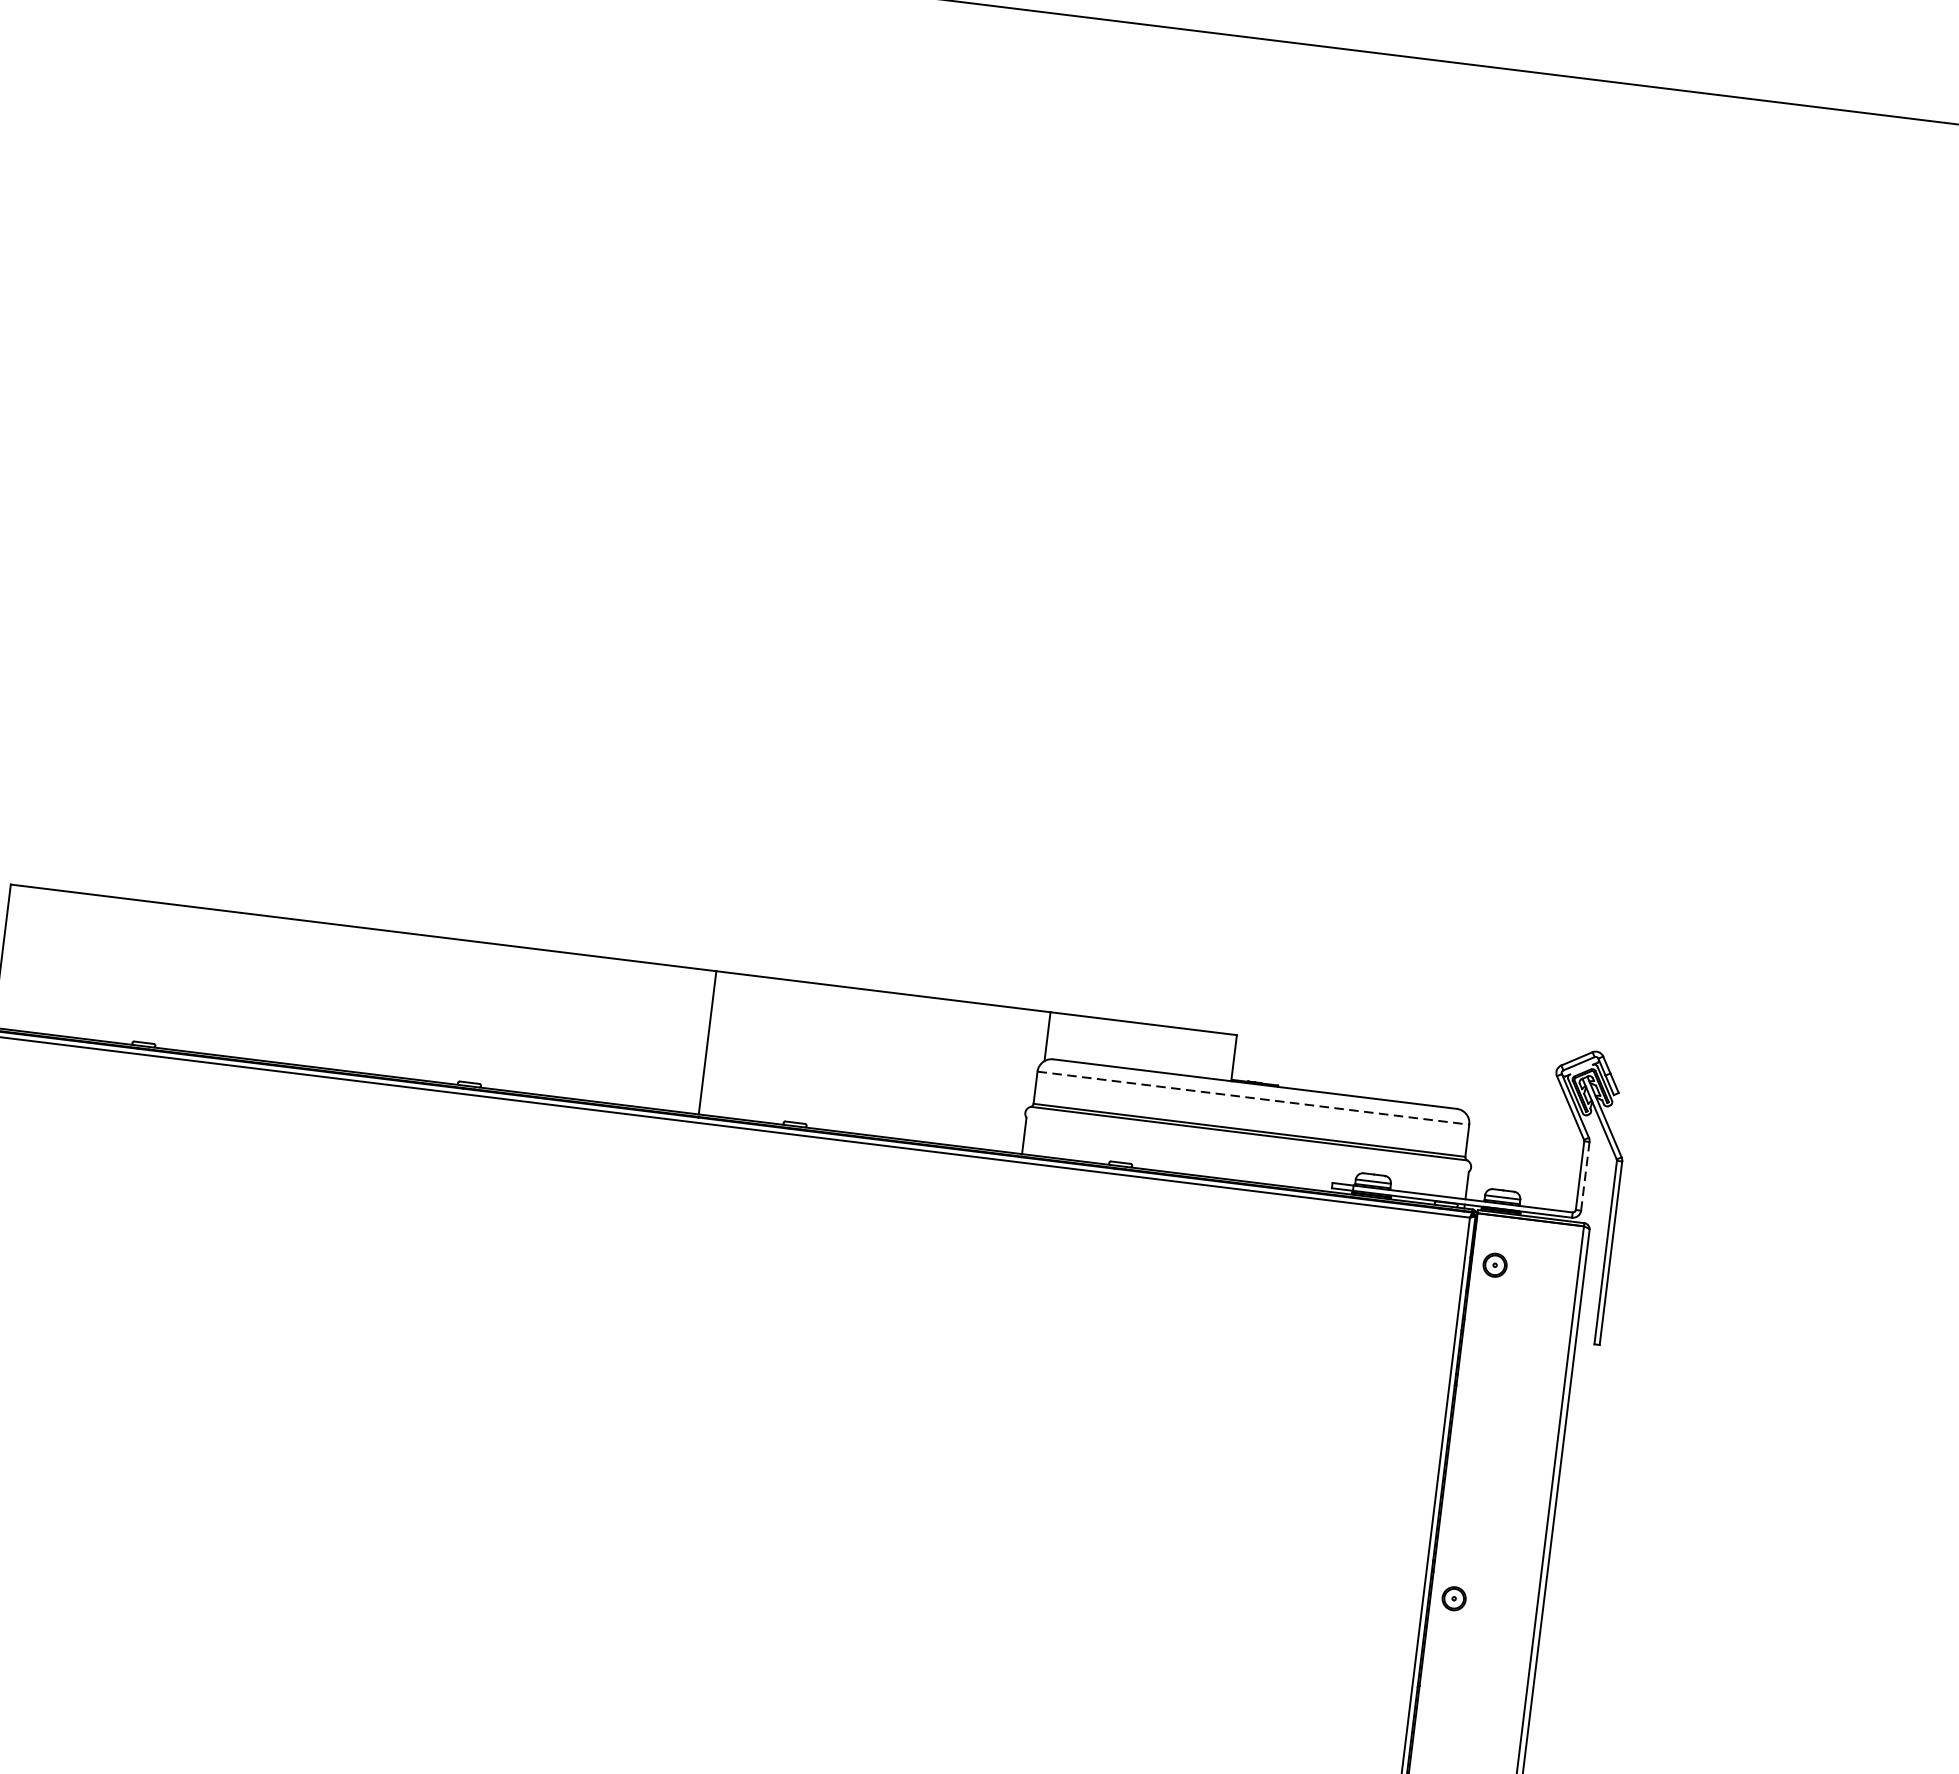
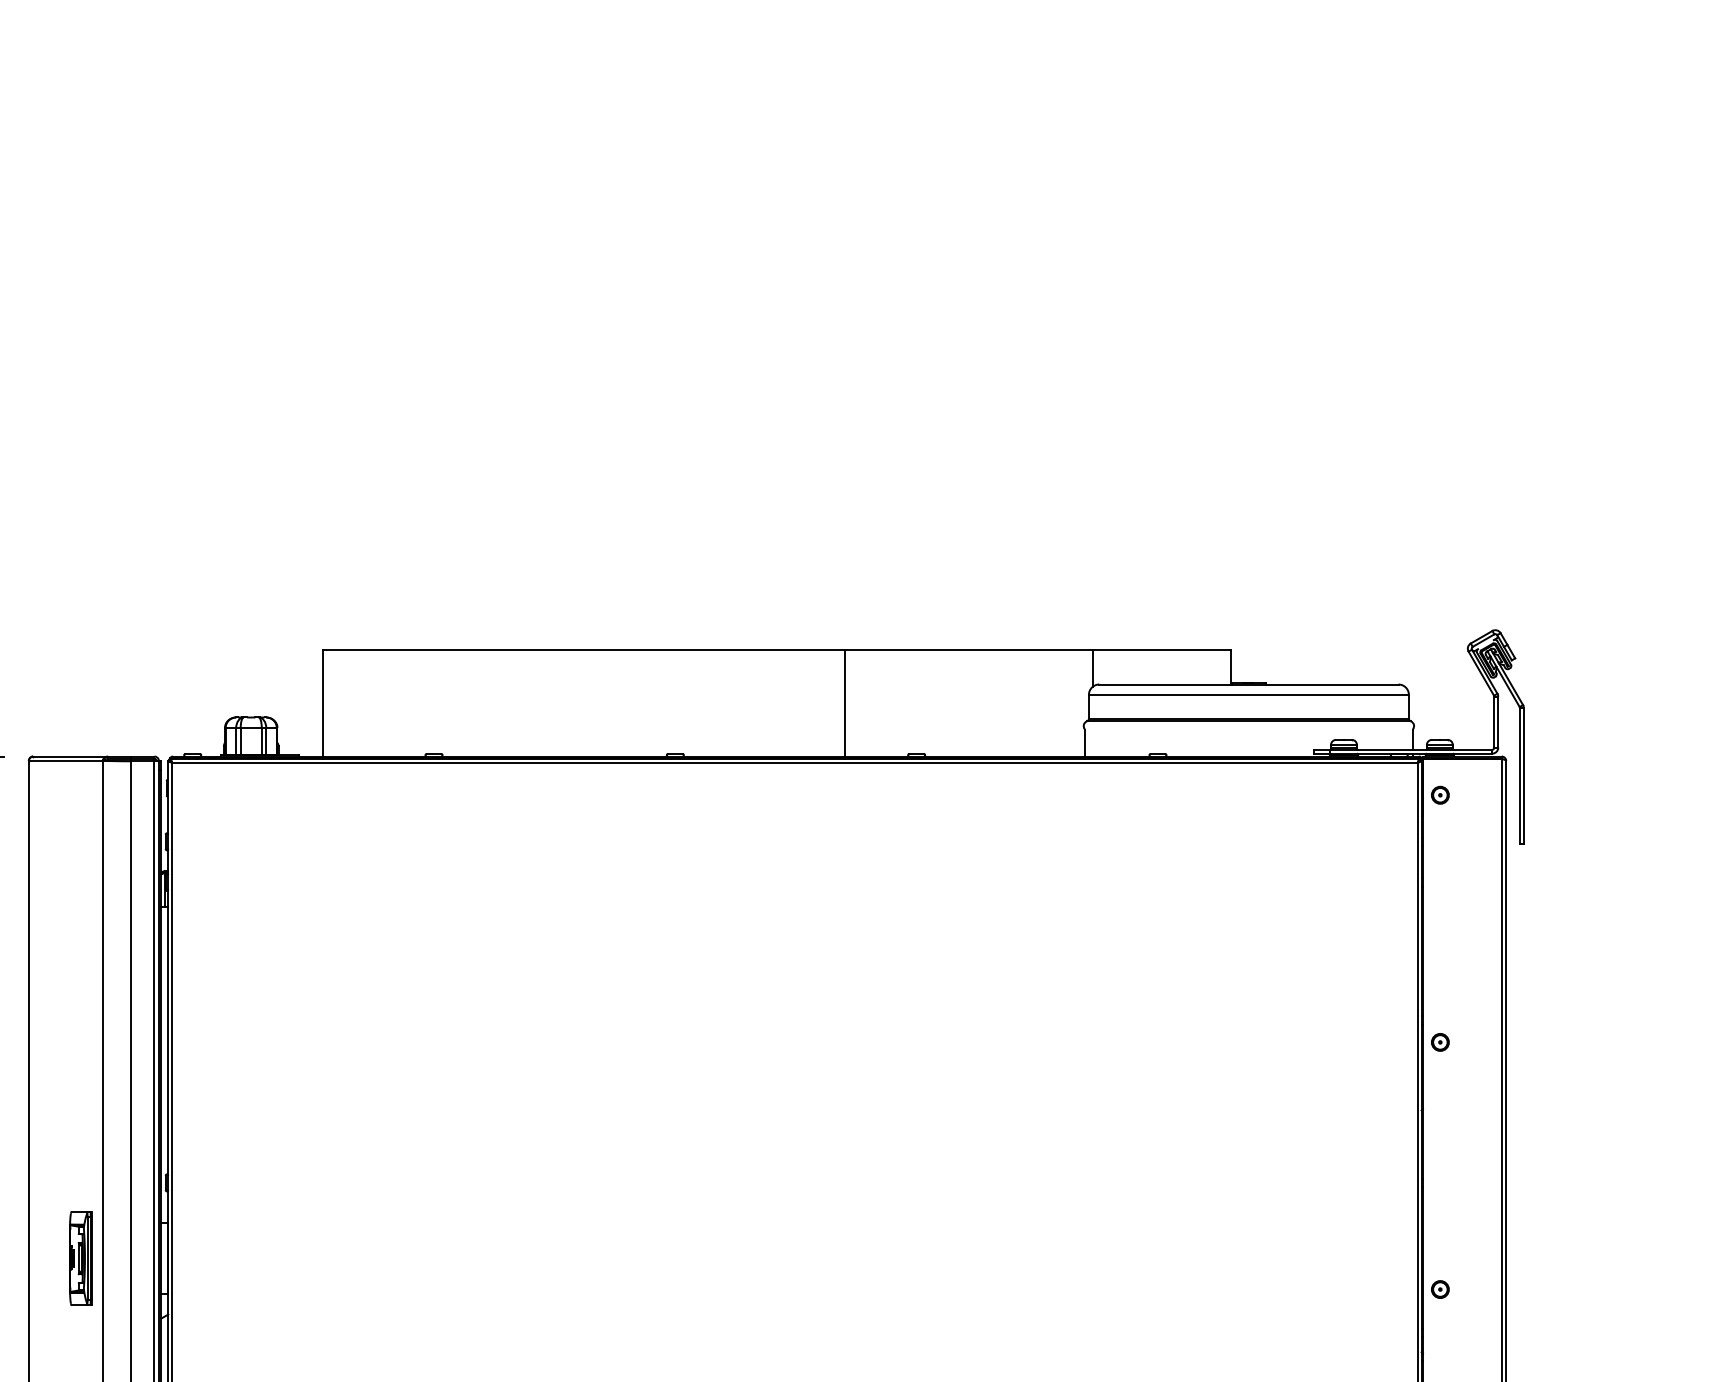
line: (1252, 1097) -> (1248, 694), dashed -> solid
line: (1585, 1176) -> (1498, 722), dashed -> solid

